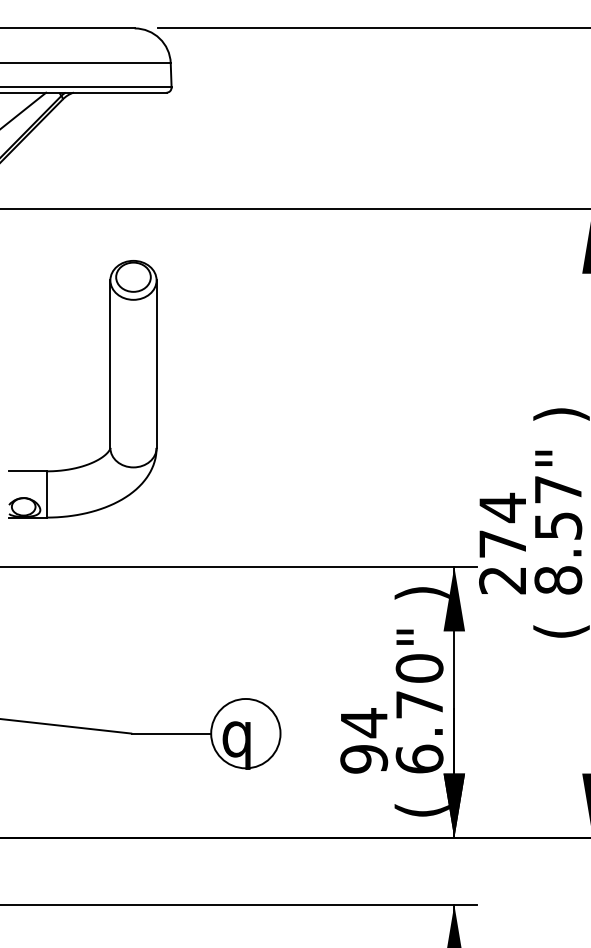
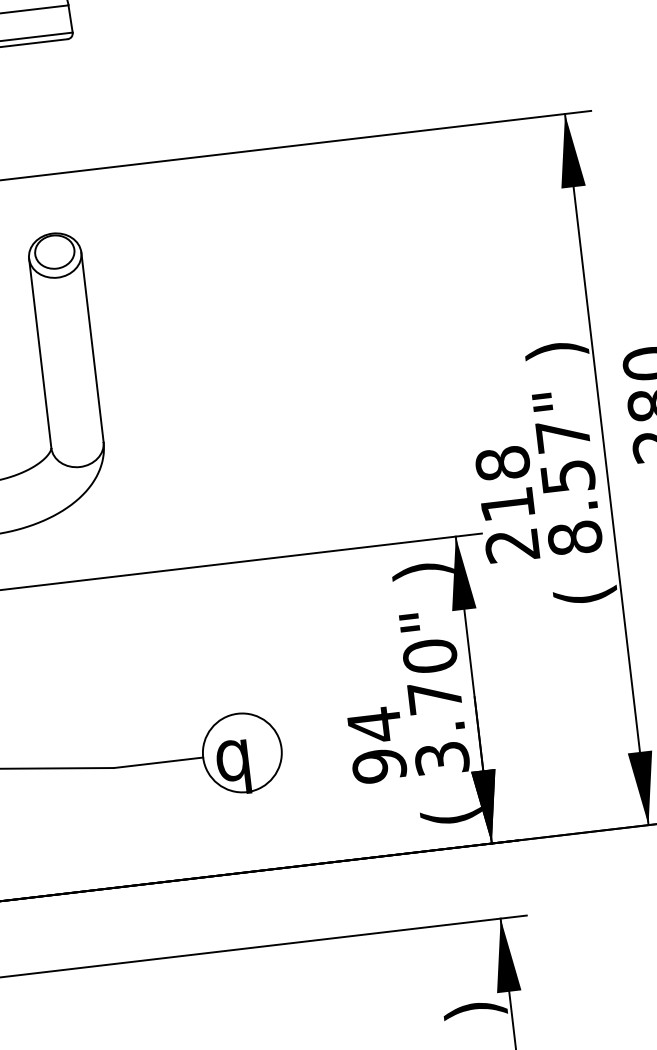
text: (502, 524) -> (504, 482), 274 -> 218
text: (419, 758) -> (441, 757), 6.70" -> 3.70"

